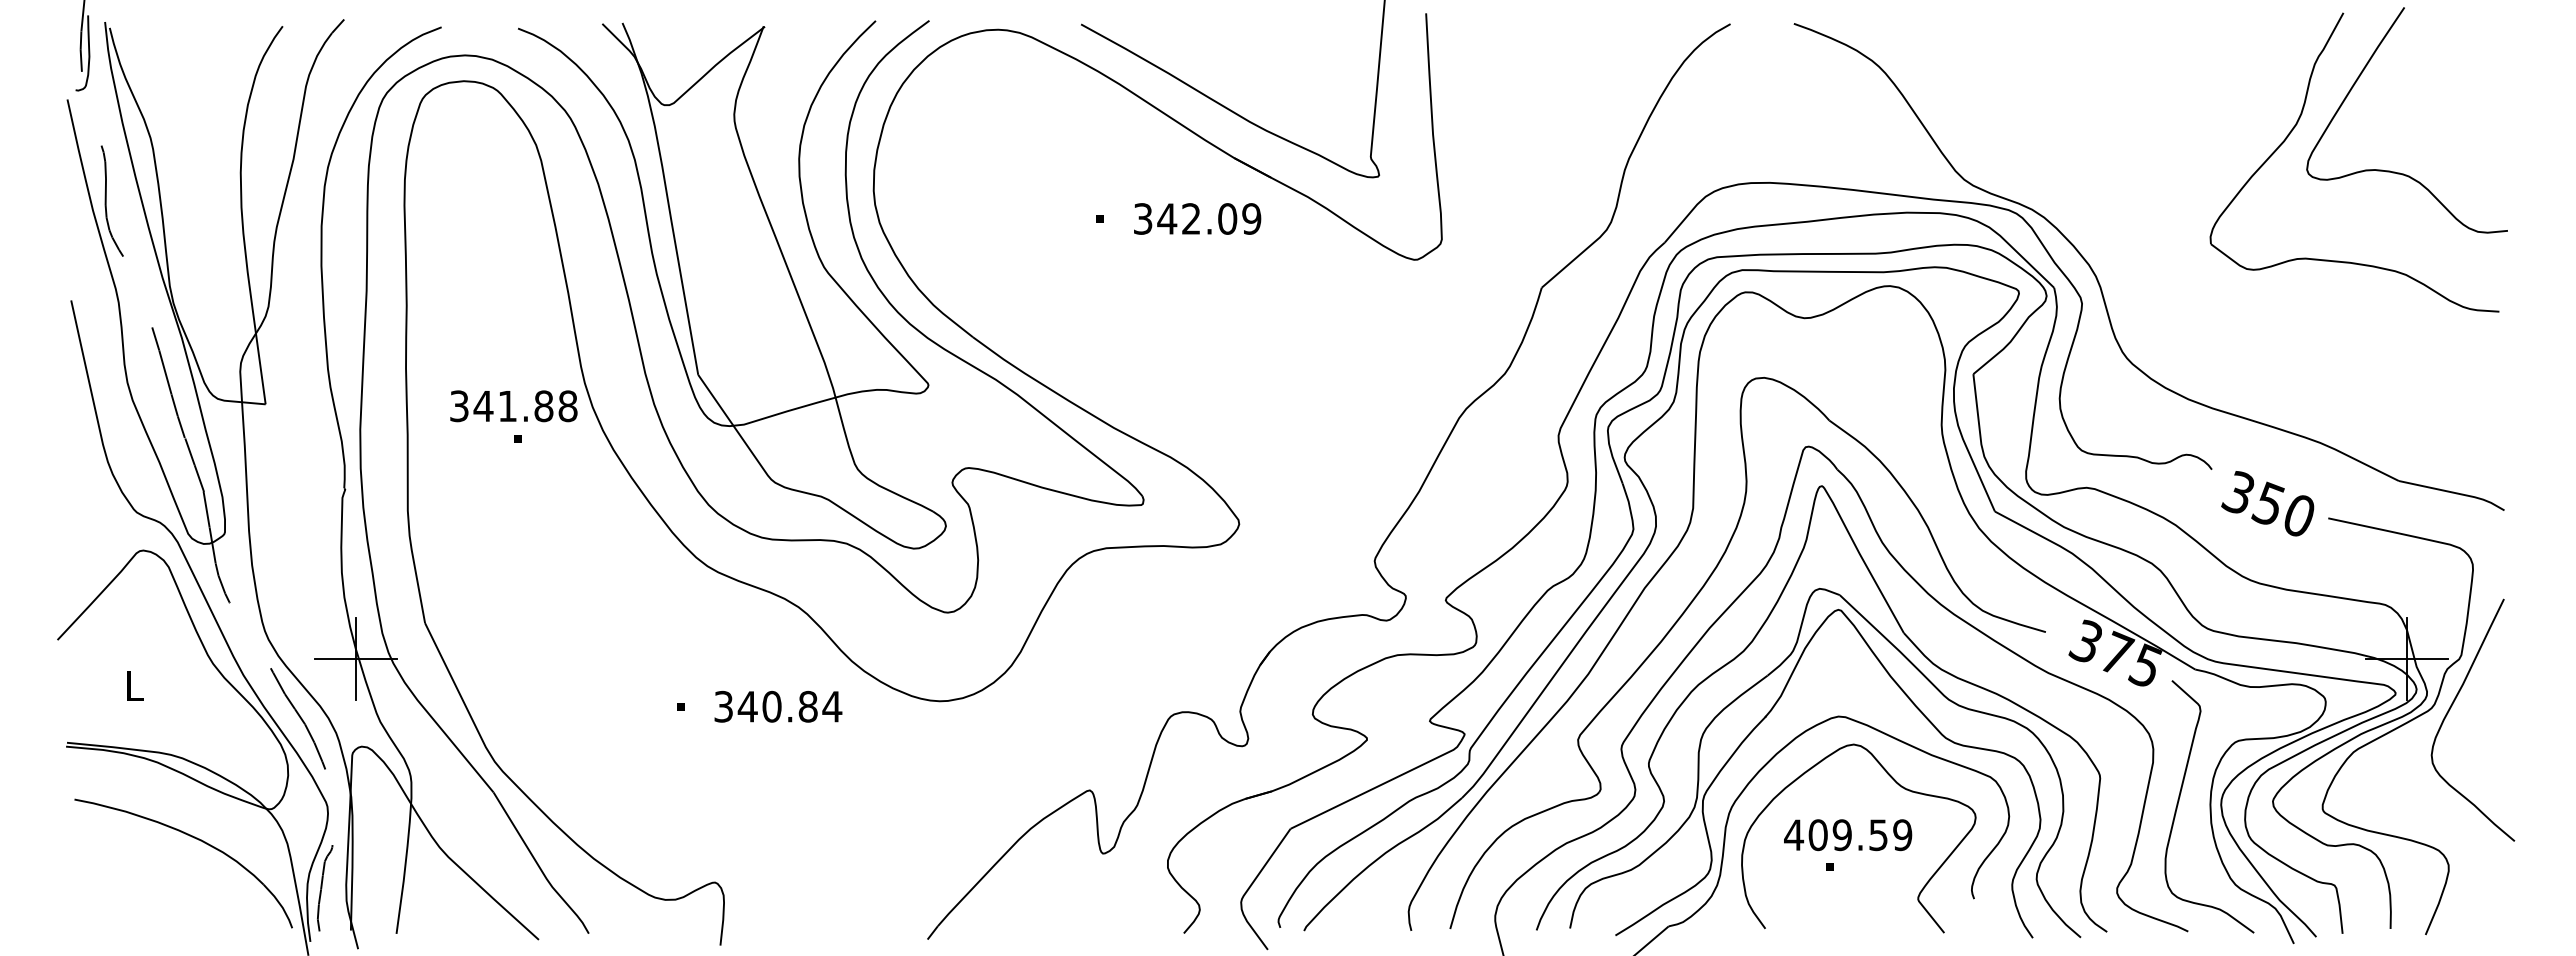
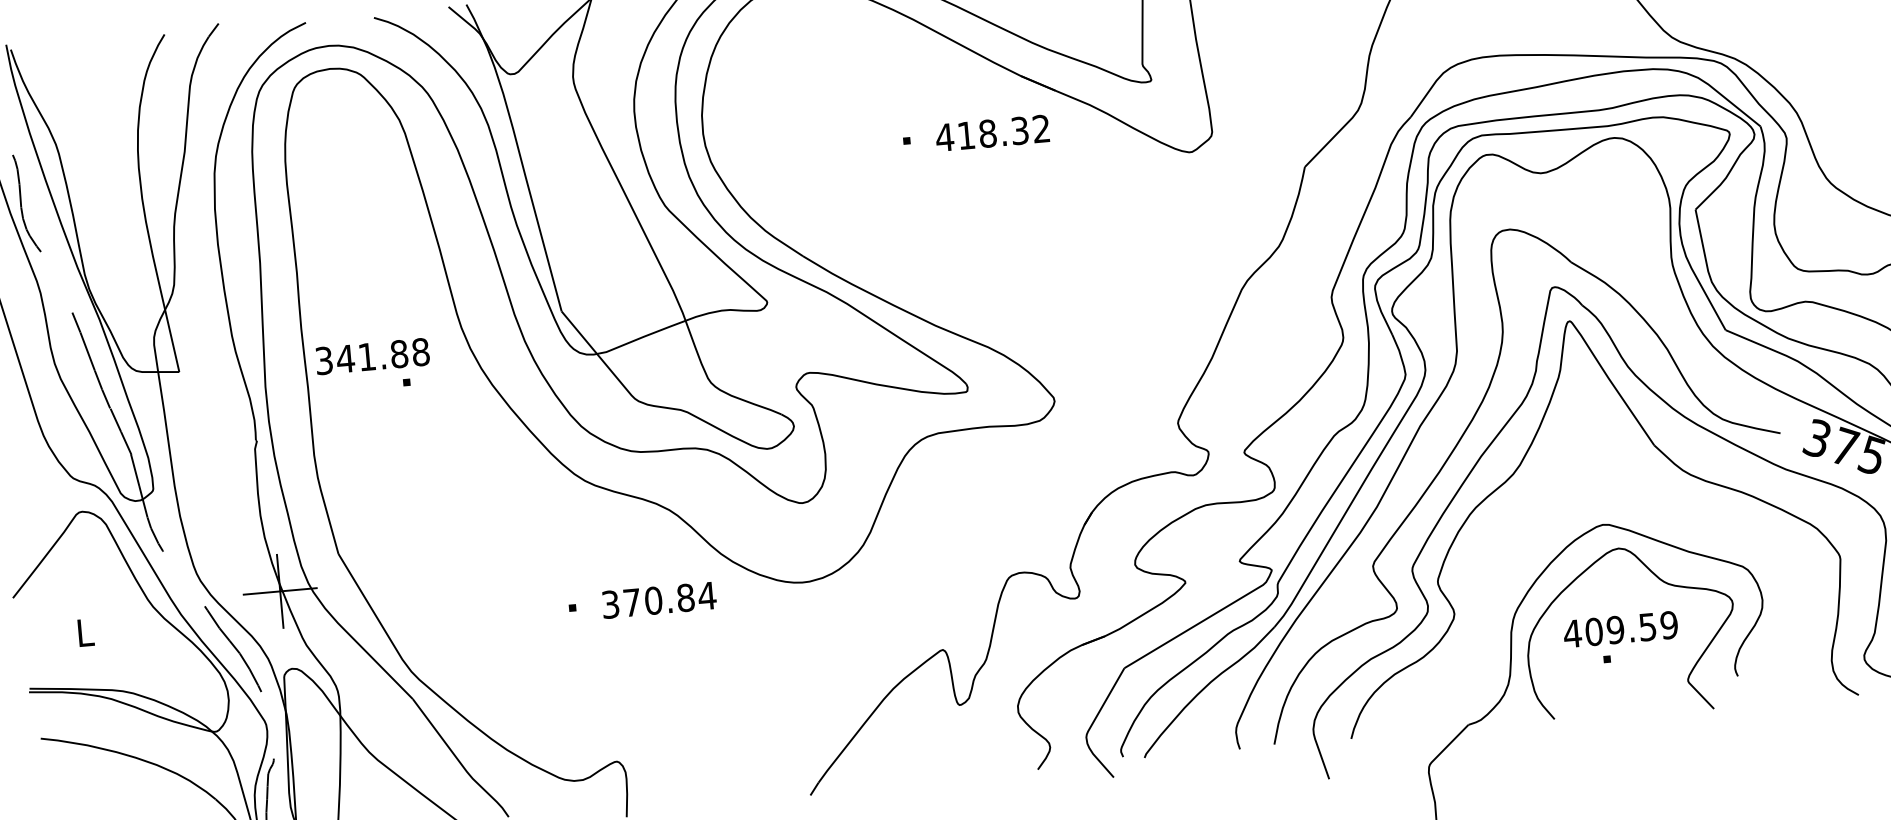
text: (1197, 218) -> (993, 132), 342.09 -> 418.32
text: (513, 406) -> (372, 356), moved
text: (747, 706) -> (631, 602), 340.84 -> 370.84
part: (1767, 716) -> (1539, 530), removed

